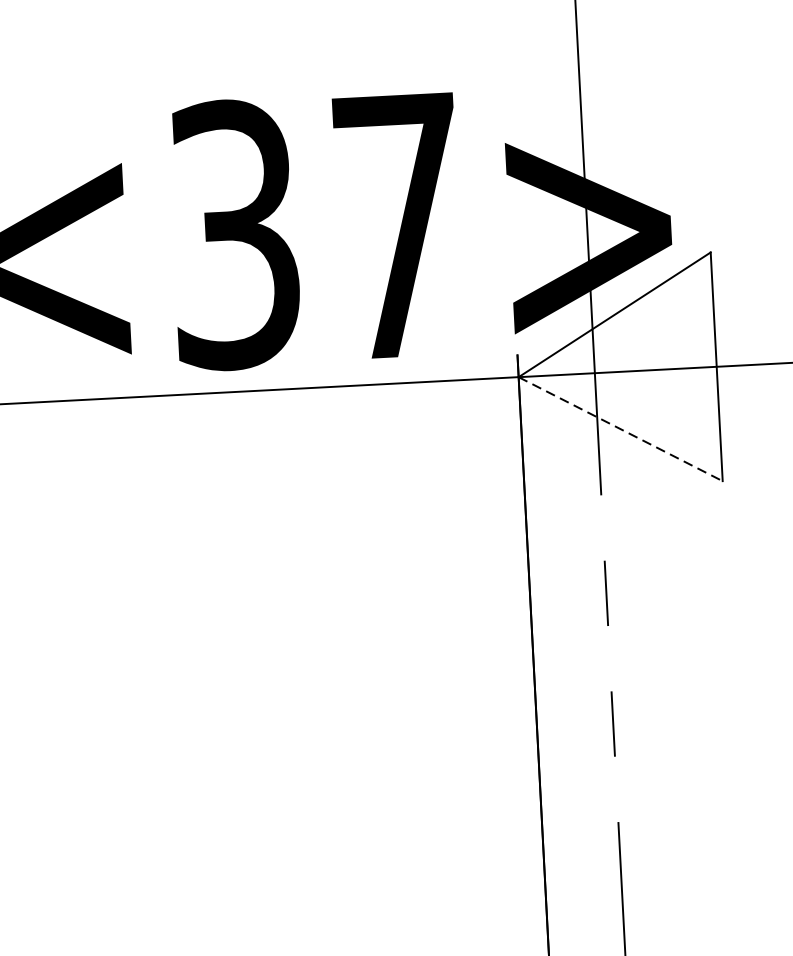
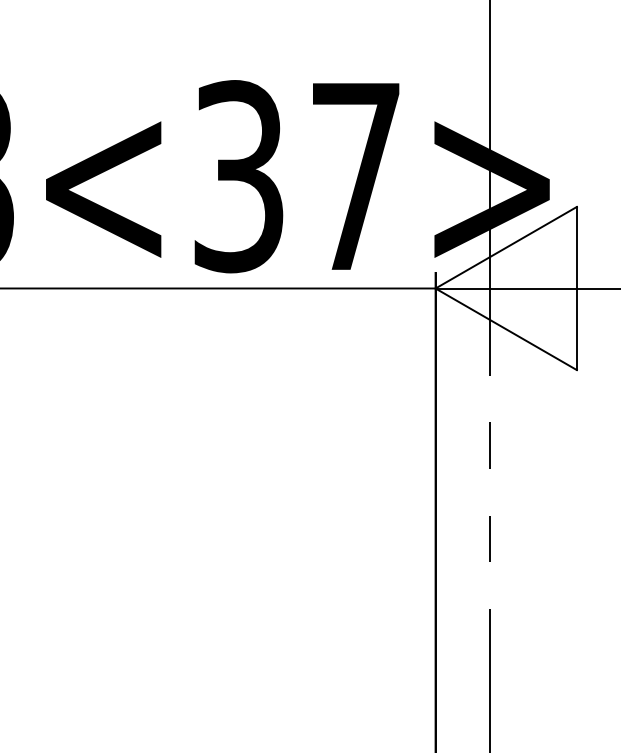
line: (621, 429) -> (506, 329), dashed -> solid

